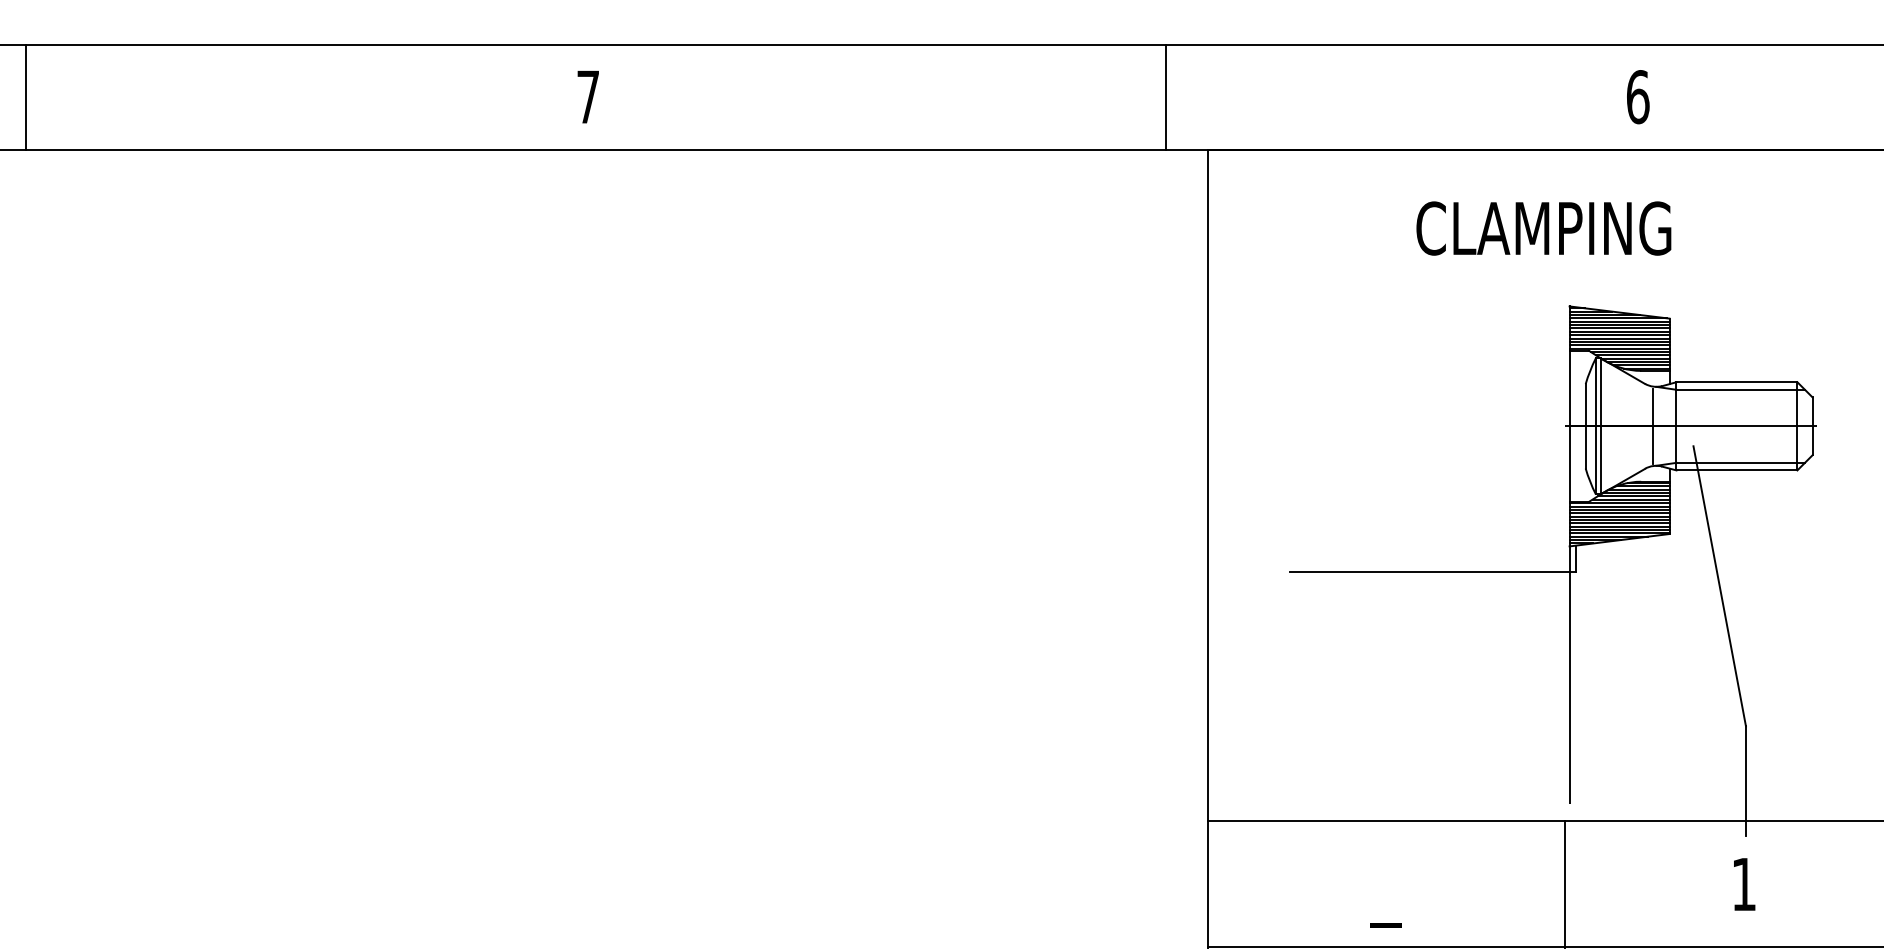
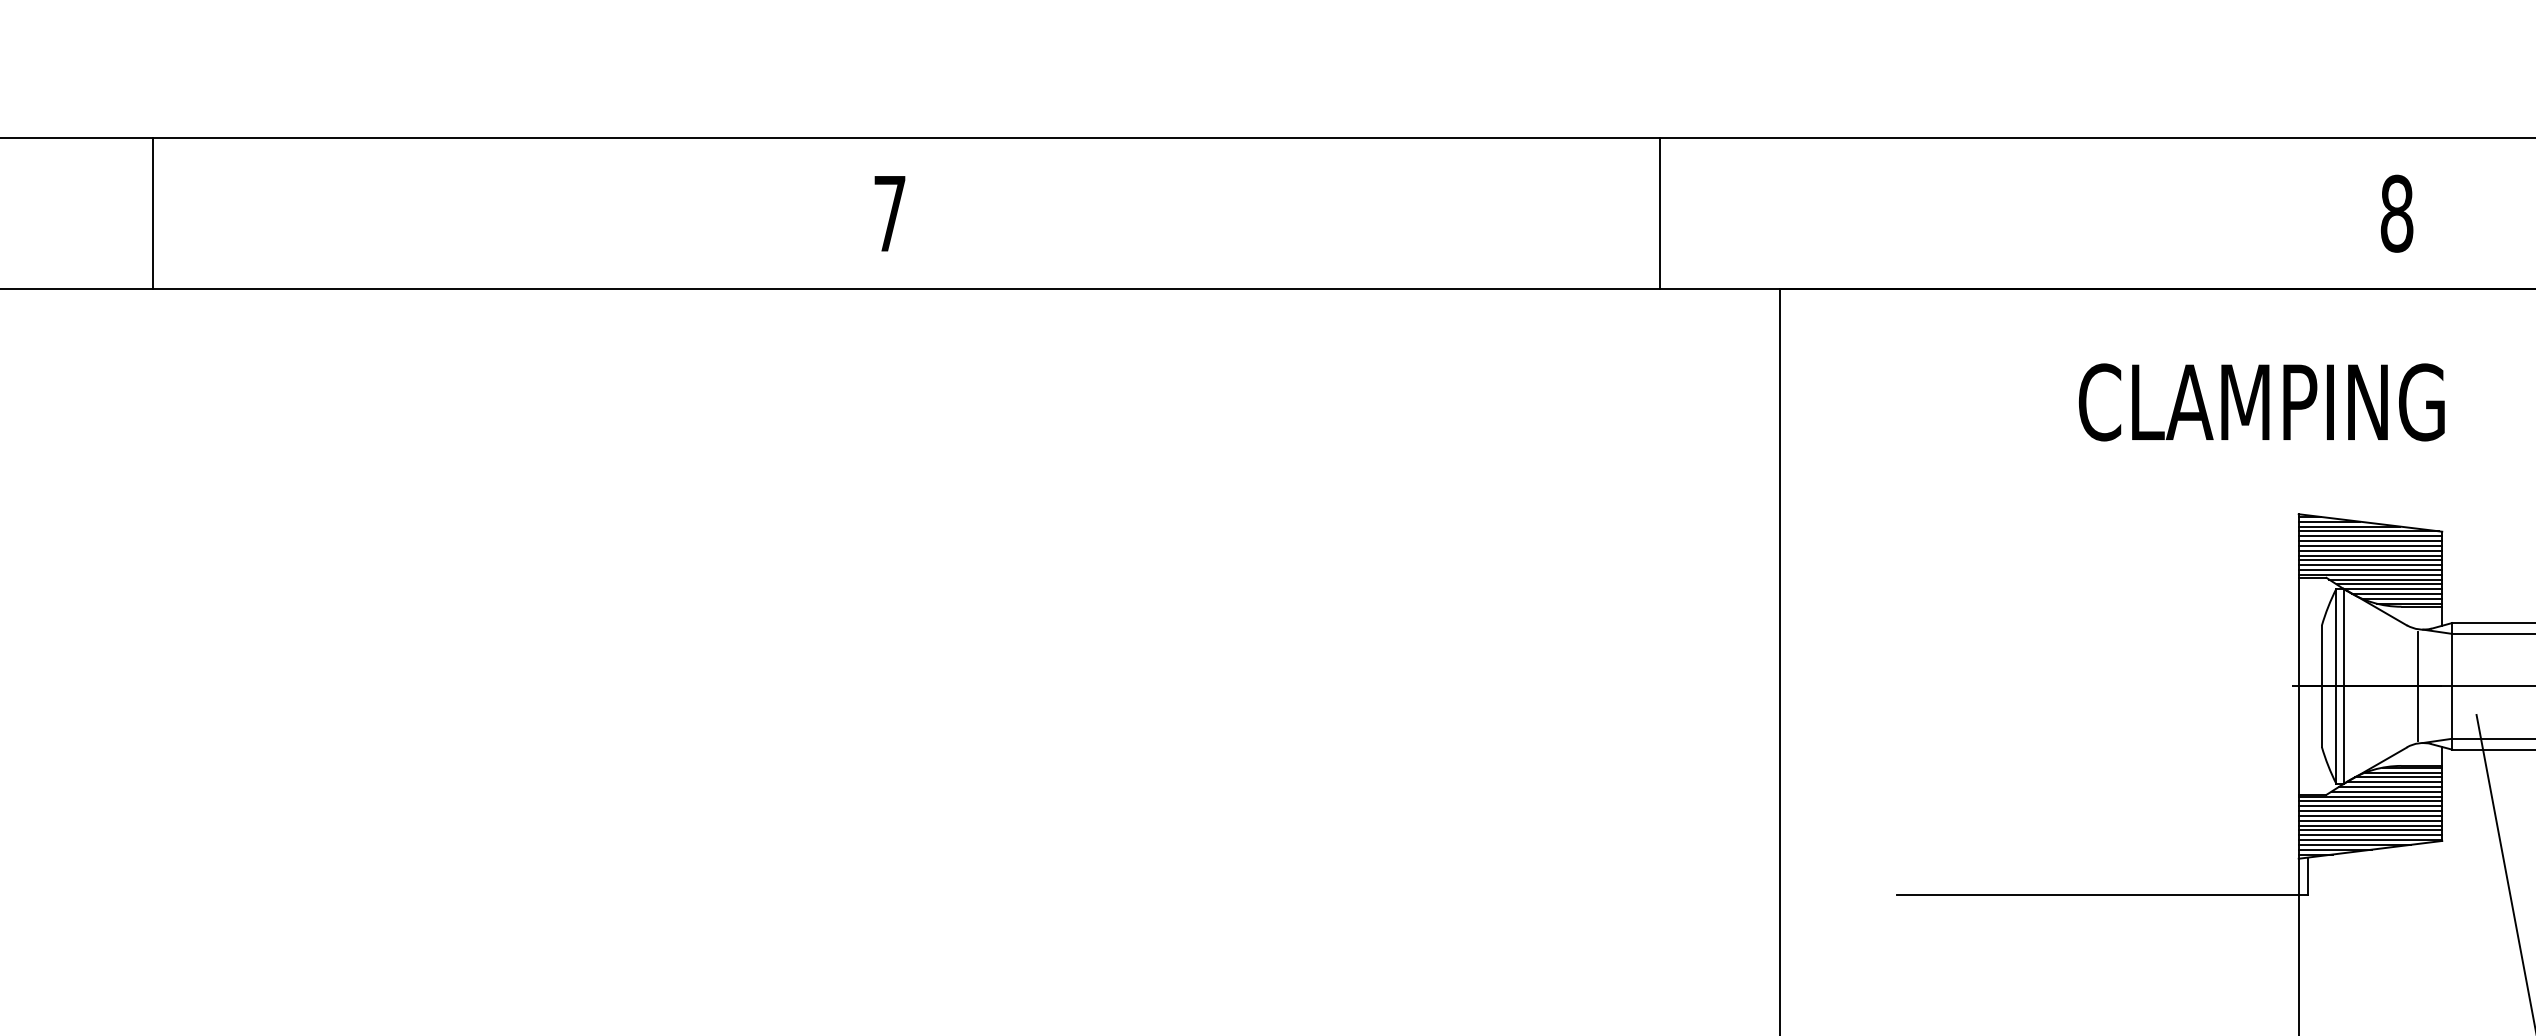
line: (25, 96) -> (152, 212), moved
line: (1166, 96) -> (1659, 212), moved
text: (1637, 97) -> (2396, 214), 6 -> 8

